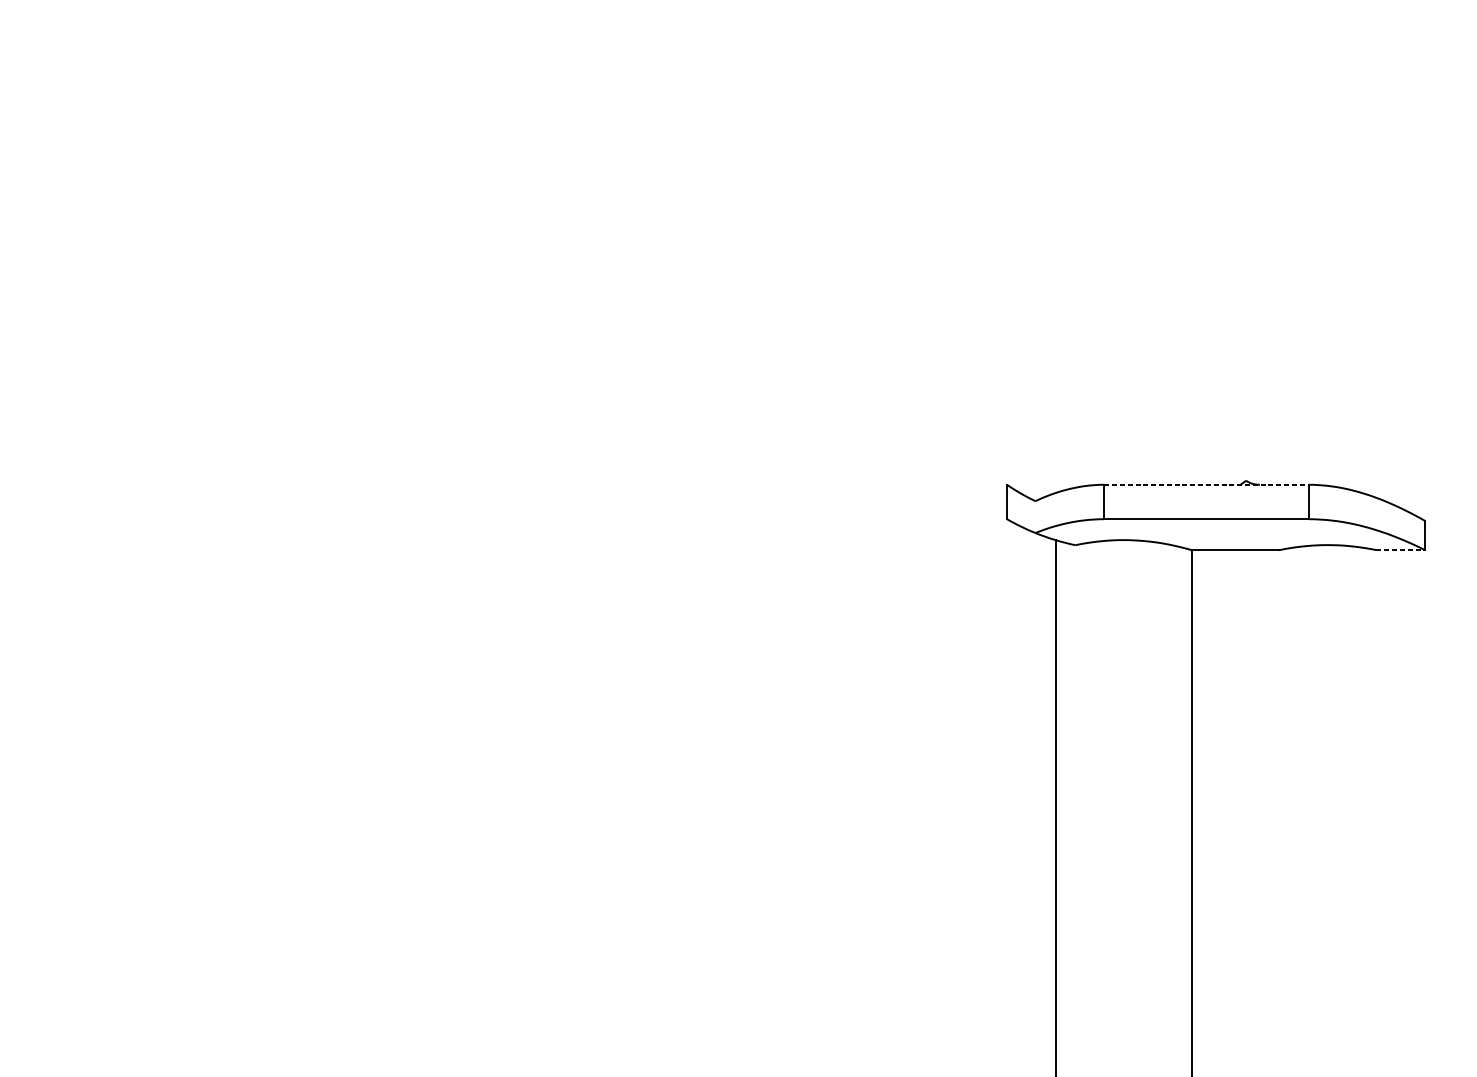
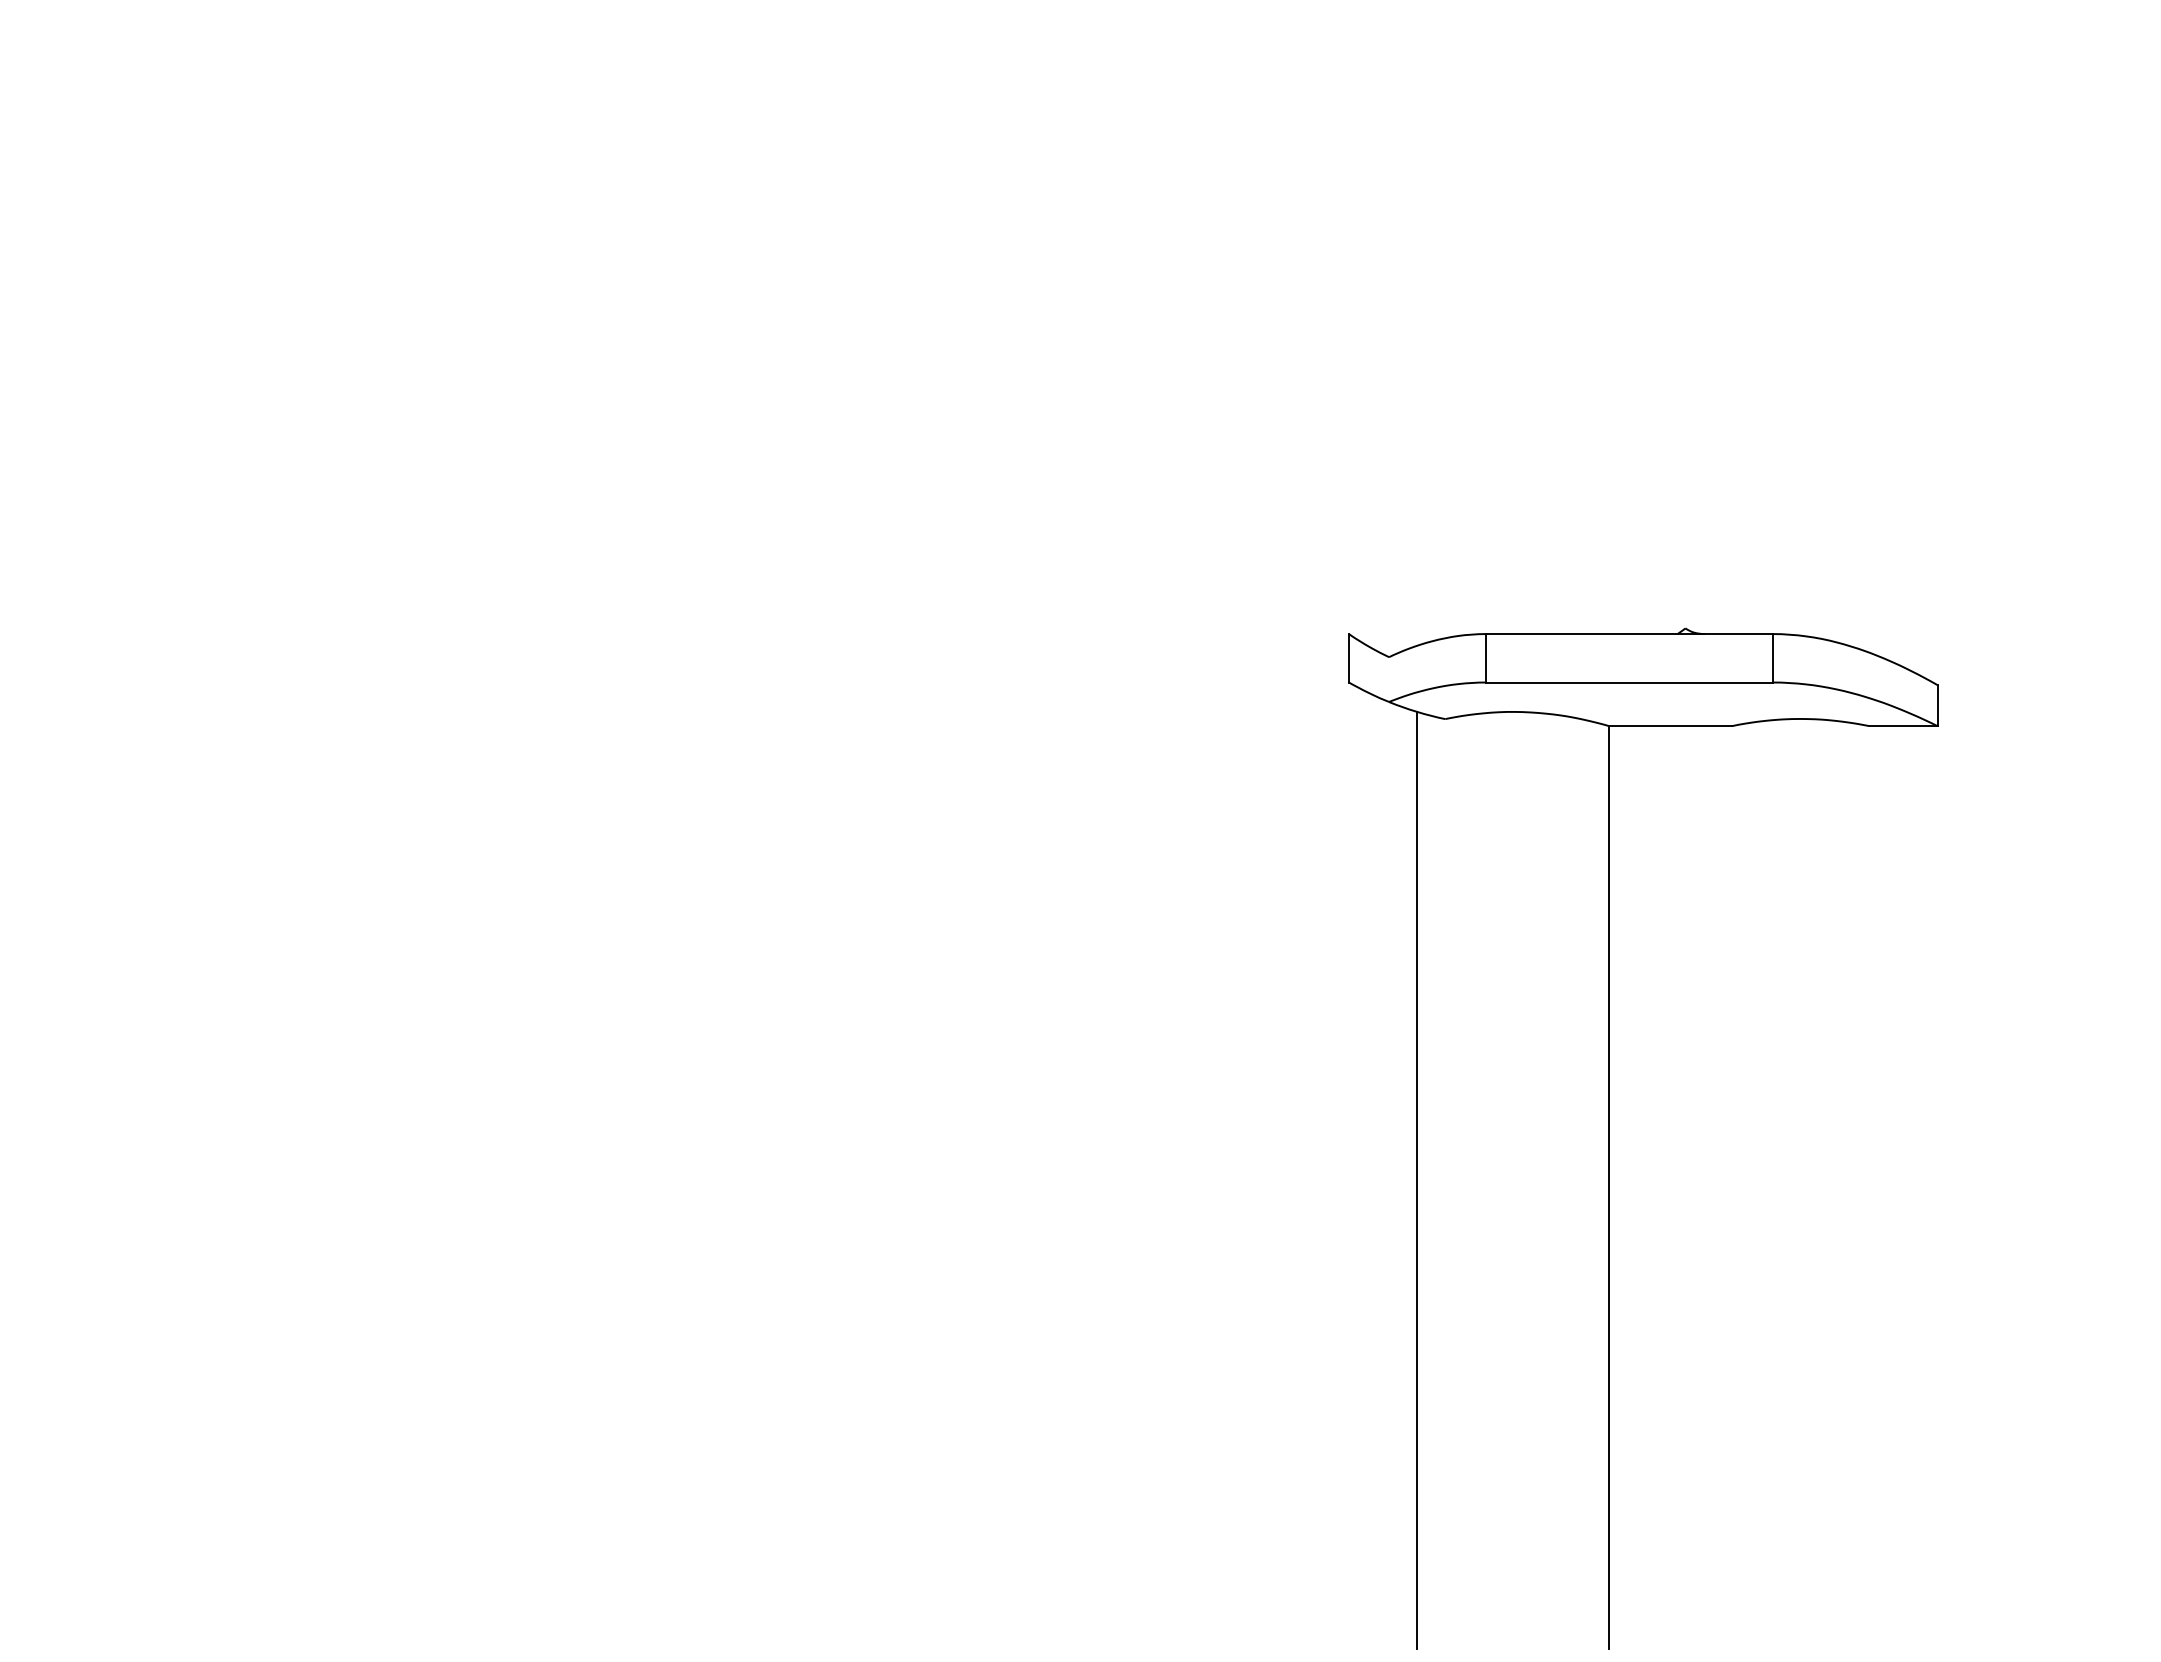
line: (1206, 485) -> (1629, 634), dashed -> solid
line: (1401, 550) -> (1903, 726), dashed -> solid

